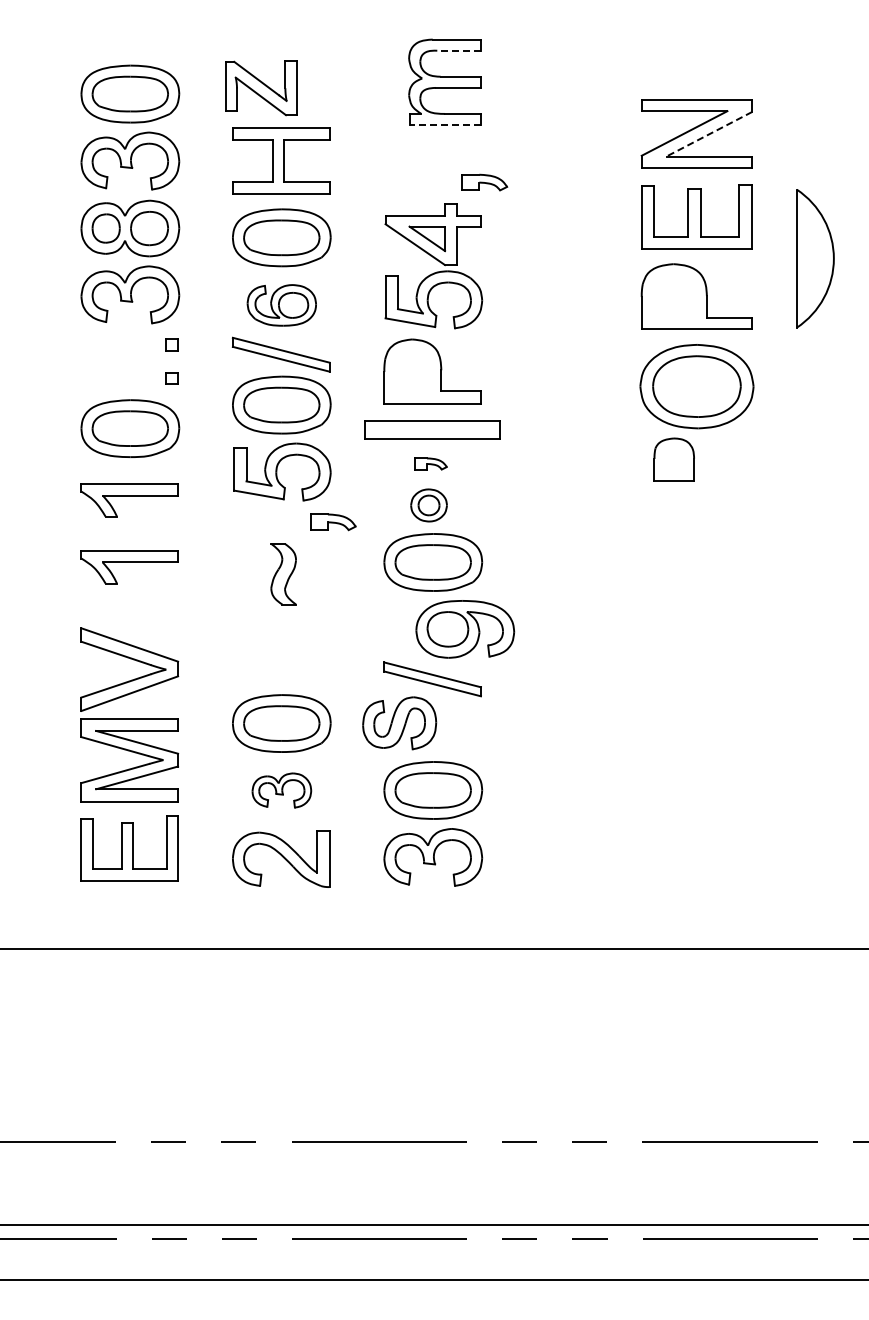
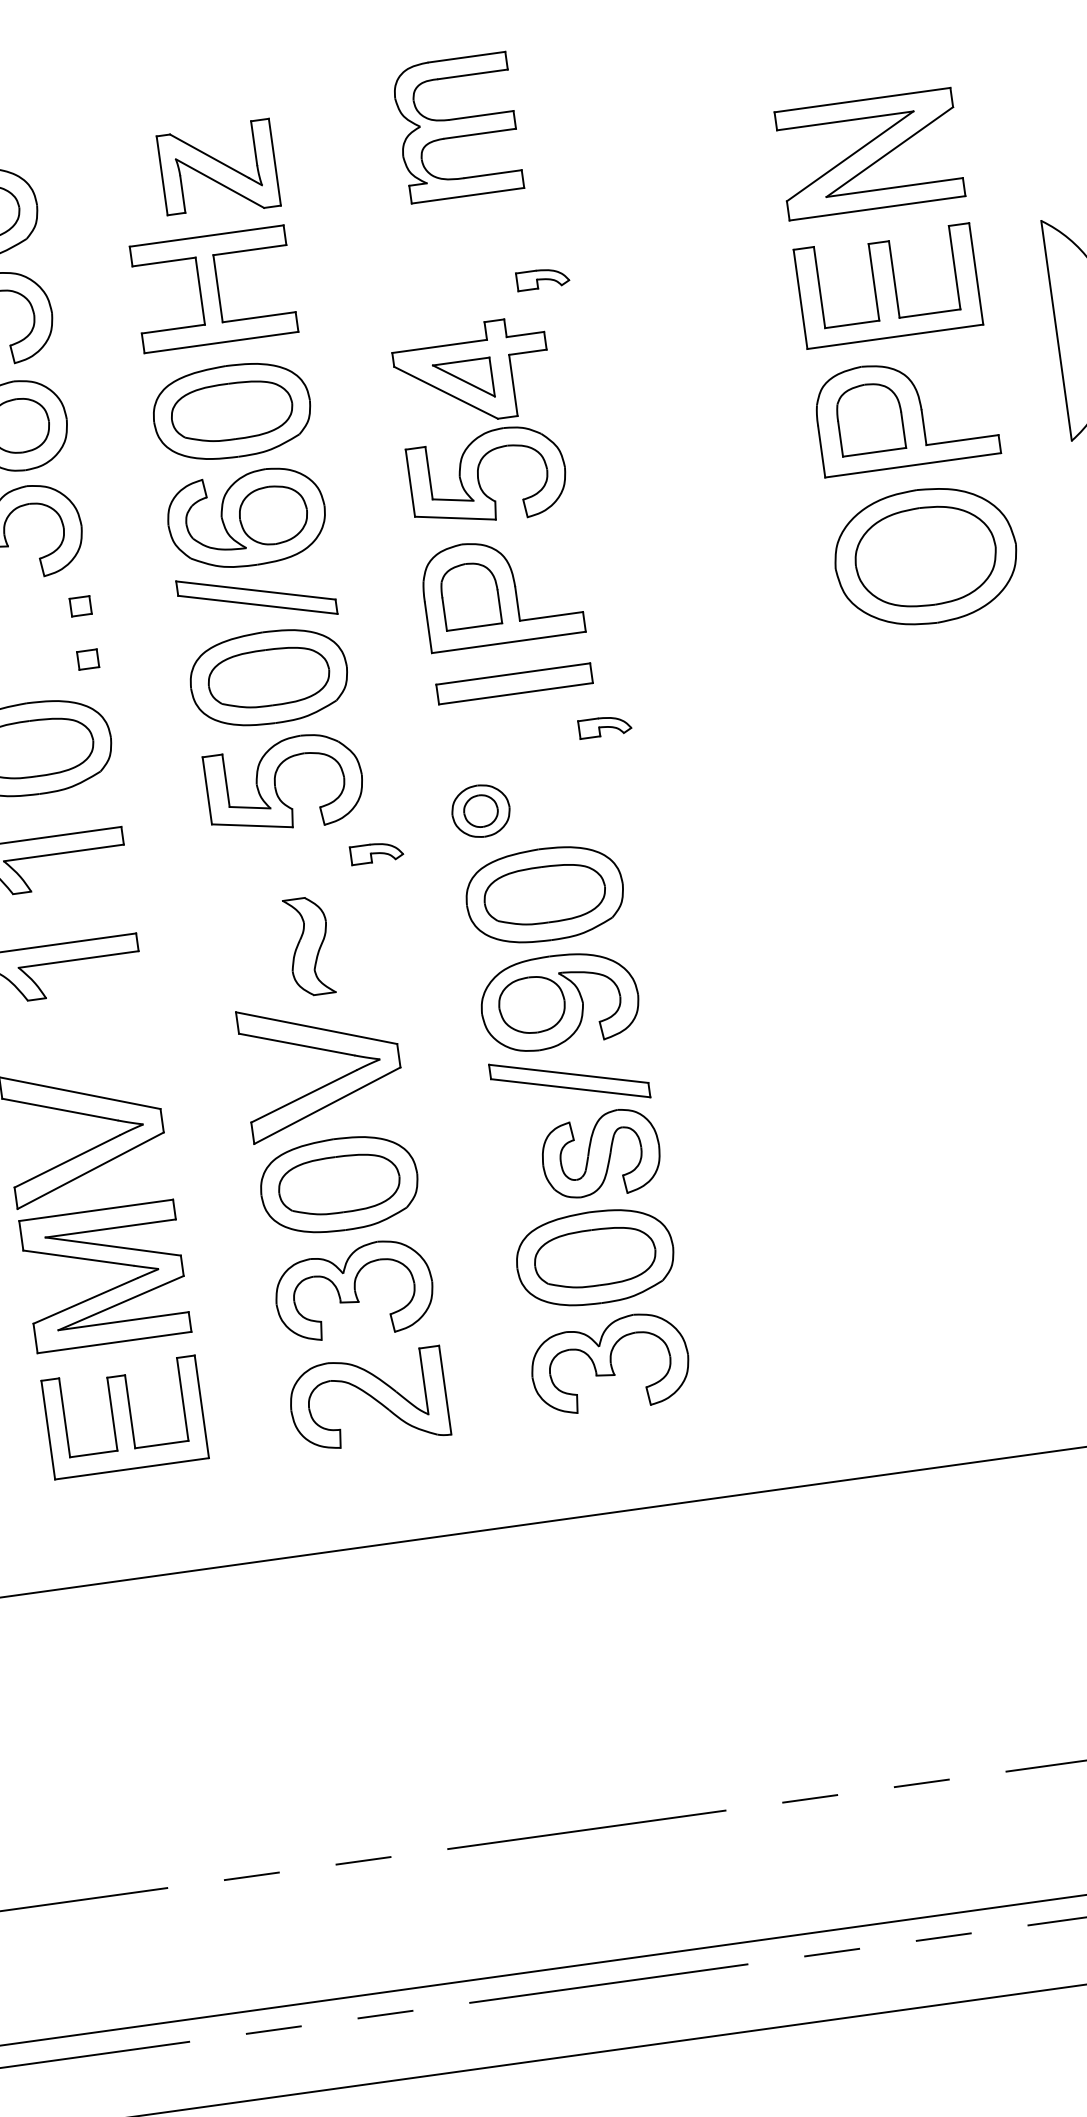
line: (459, 50) -> (473, 73), dashed -> solid
part: (261, 88) -> (219, 170), moved
line: (445, 125) -> (467, 196), dashed -> solid
line: (708, 134) -> (888, 152), dashed -> solid
part: (484, 182) -> (542, 278), size x0.71
part: (281, 305) -> (246, 519), size x1.43
part: (412, 371) -> (469, 595), added
part: (432, 429) -> (514, 683), size x0.71
part: (673, 459) -> (868, 418), moved
part: (430, 463) -> (604, 725), moved
part: (428, 505) -> (480, 811), moved
part: (333, 521) -> (376, 851), size x0.71
part: (465, 629) -> (560, 1001), moved
part: (284, 640) -> (325, 1051), added
part: (399, 723) -> (600, 1154), moved
part: (281, 790) -> (353, 1291), size x1.67

